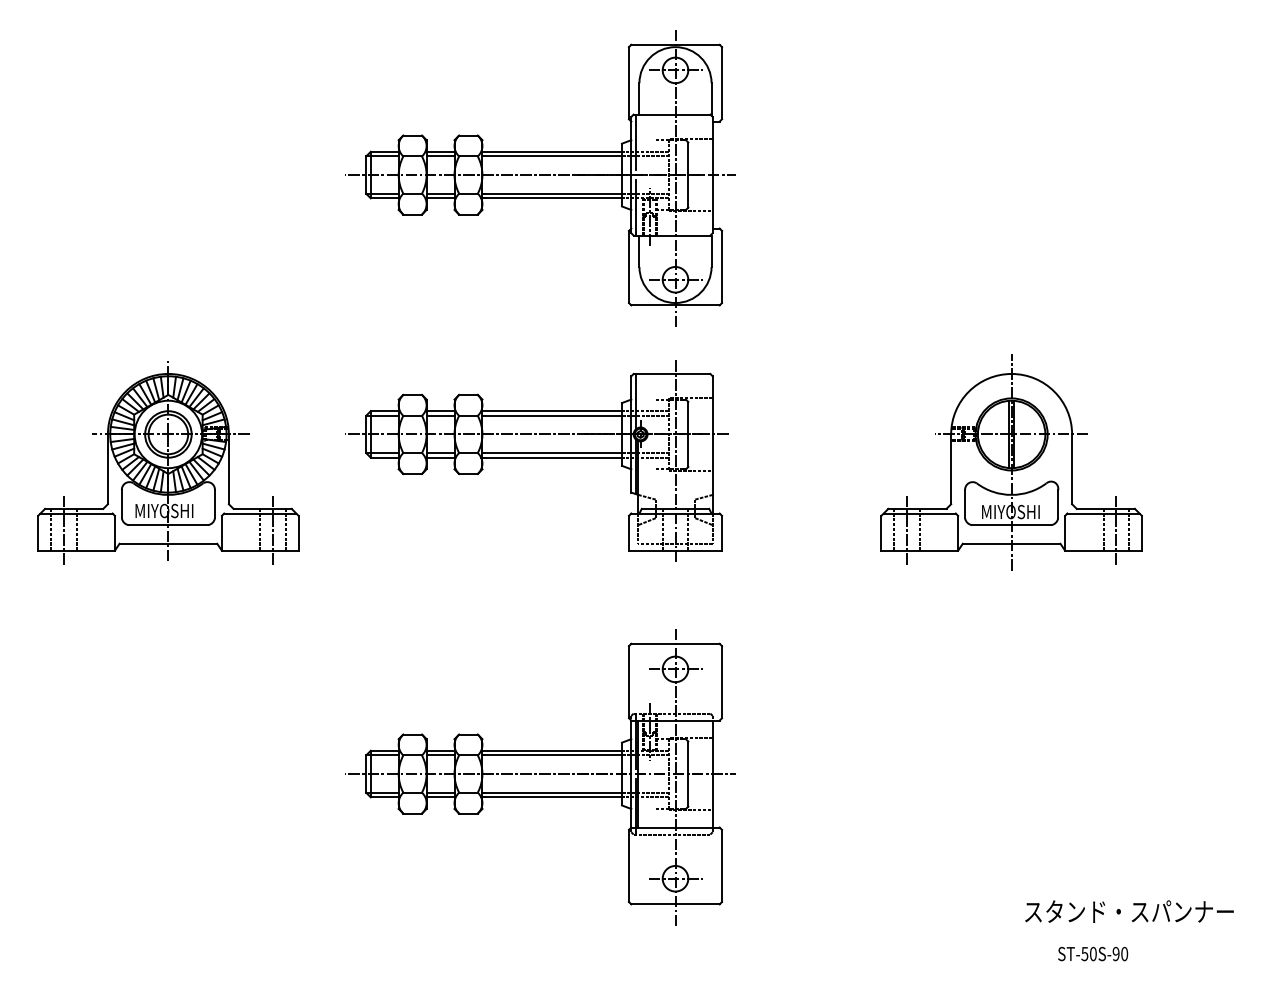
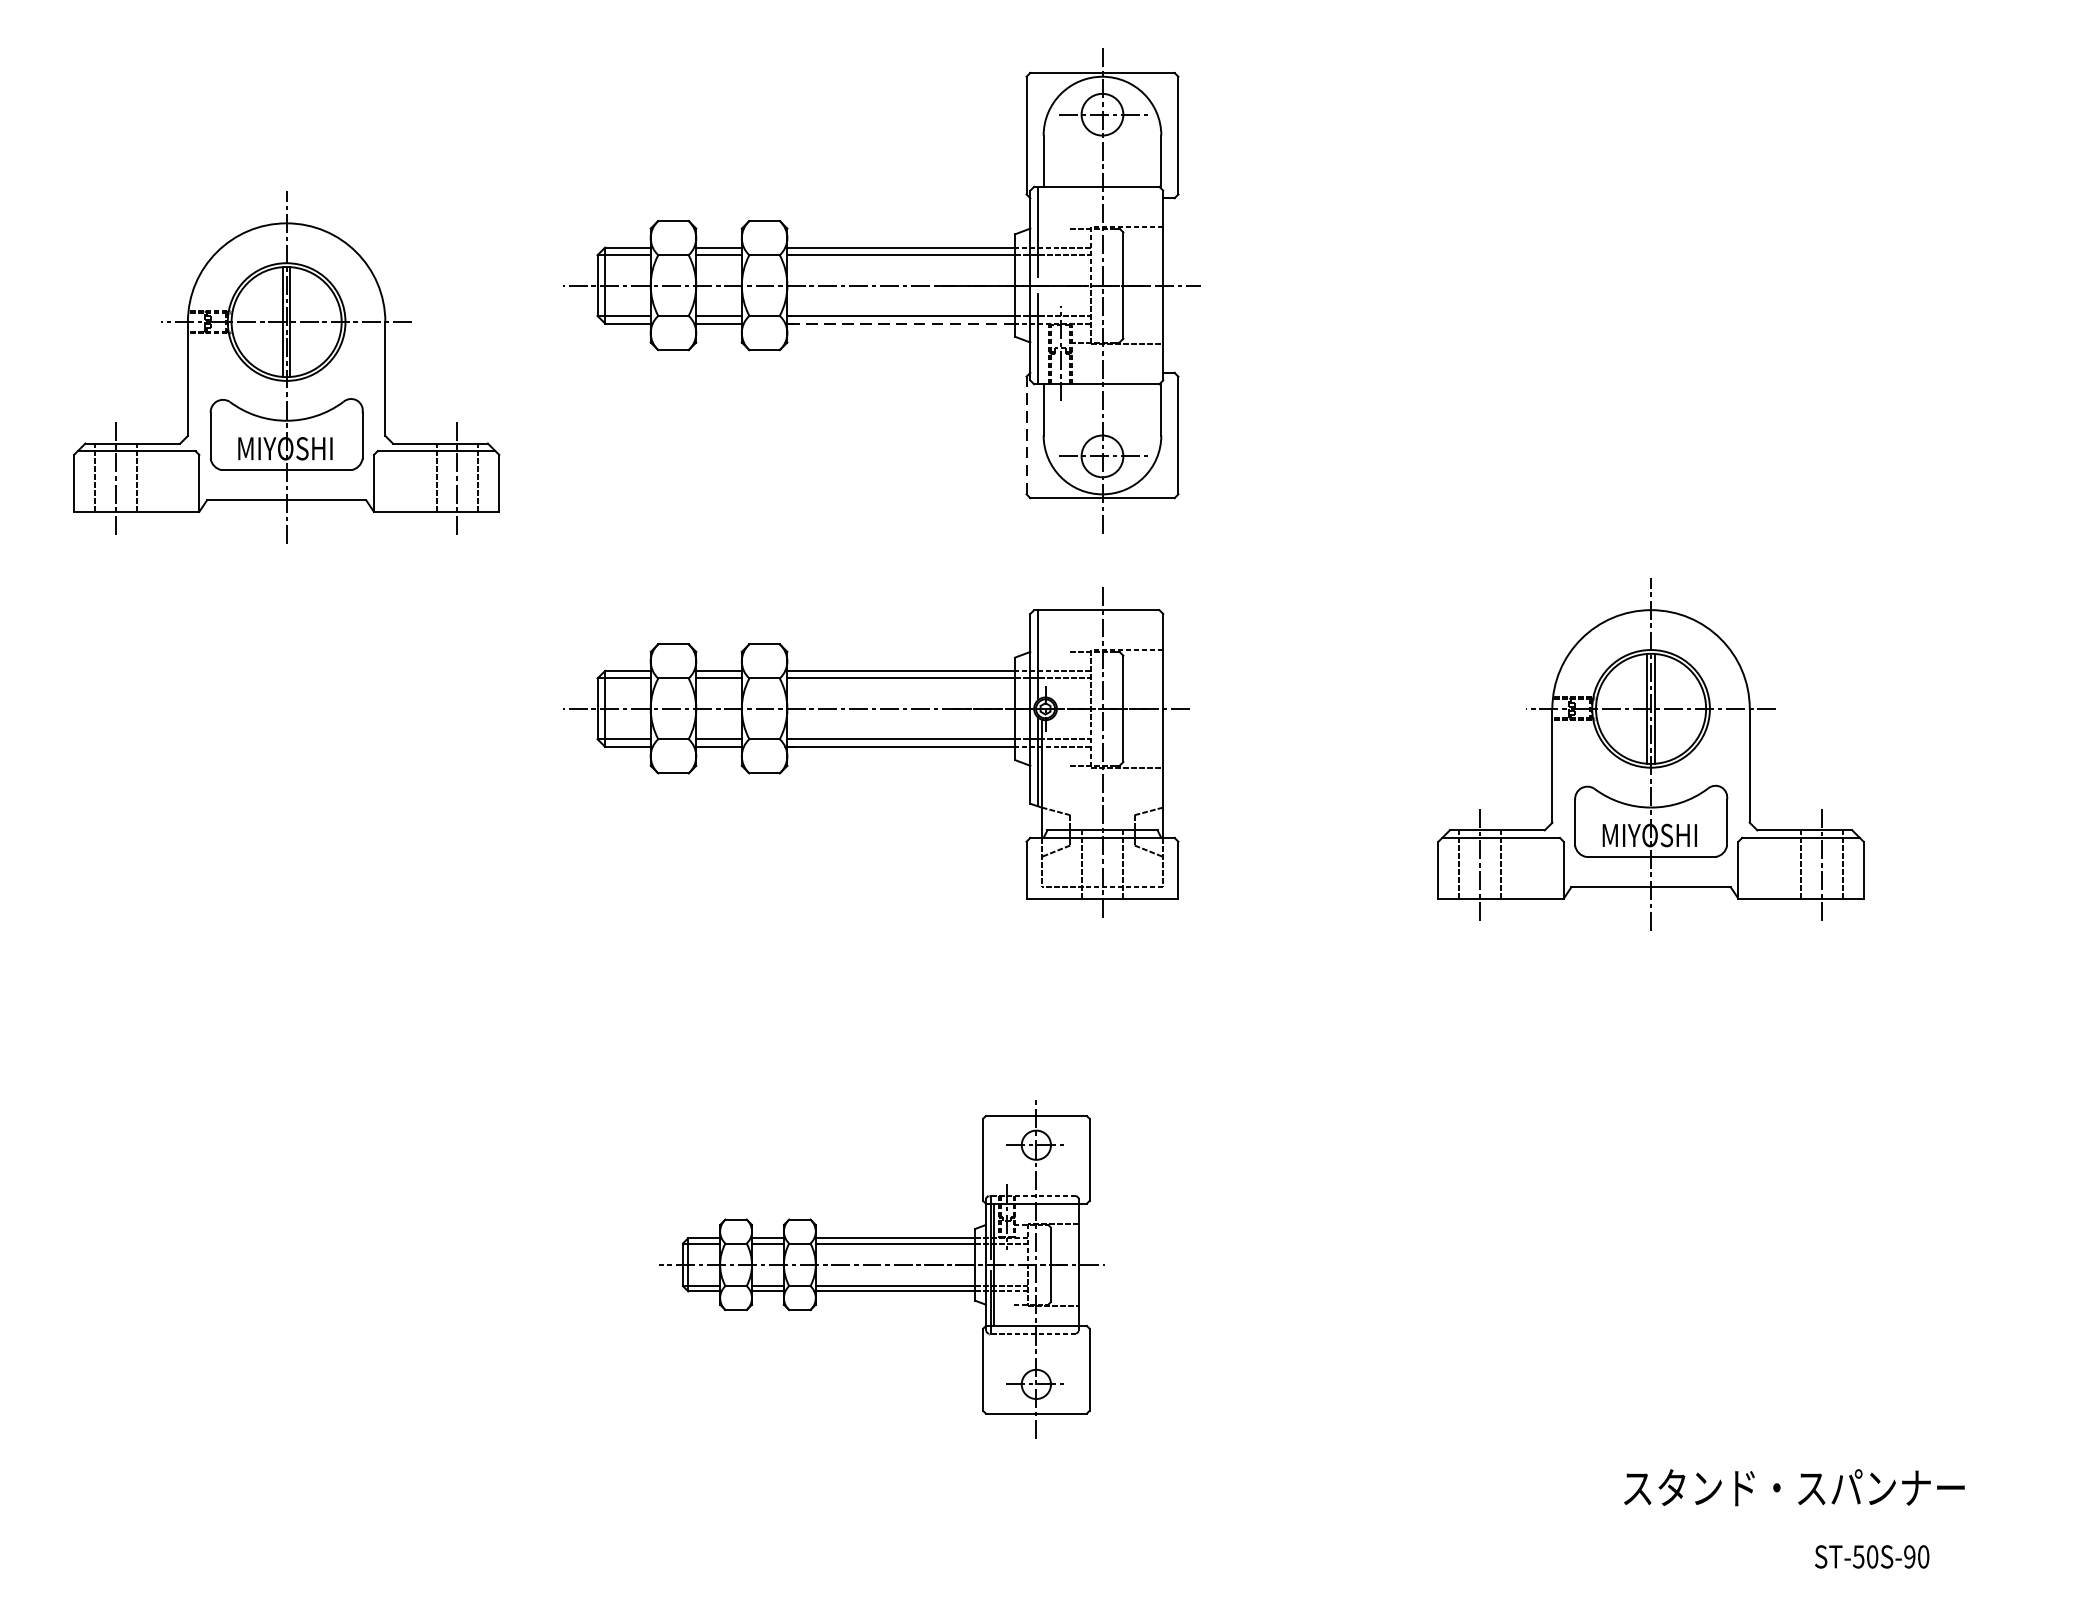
line: (551, 198) -> (900, 323), solid -> dashed
part: (175, 225) -> (286, 367), added
line: (628, 266) -> (1025, 434), solid -> dashed
part: (168, 462) -> (274, 754), removed
part: (540, 777) -> (882, 1268), size x0.7
text: (1129, 911) -> (1794, 1487), moved
text: (1093, 953) -> (1872, 1556), moved

